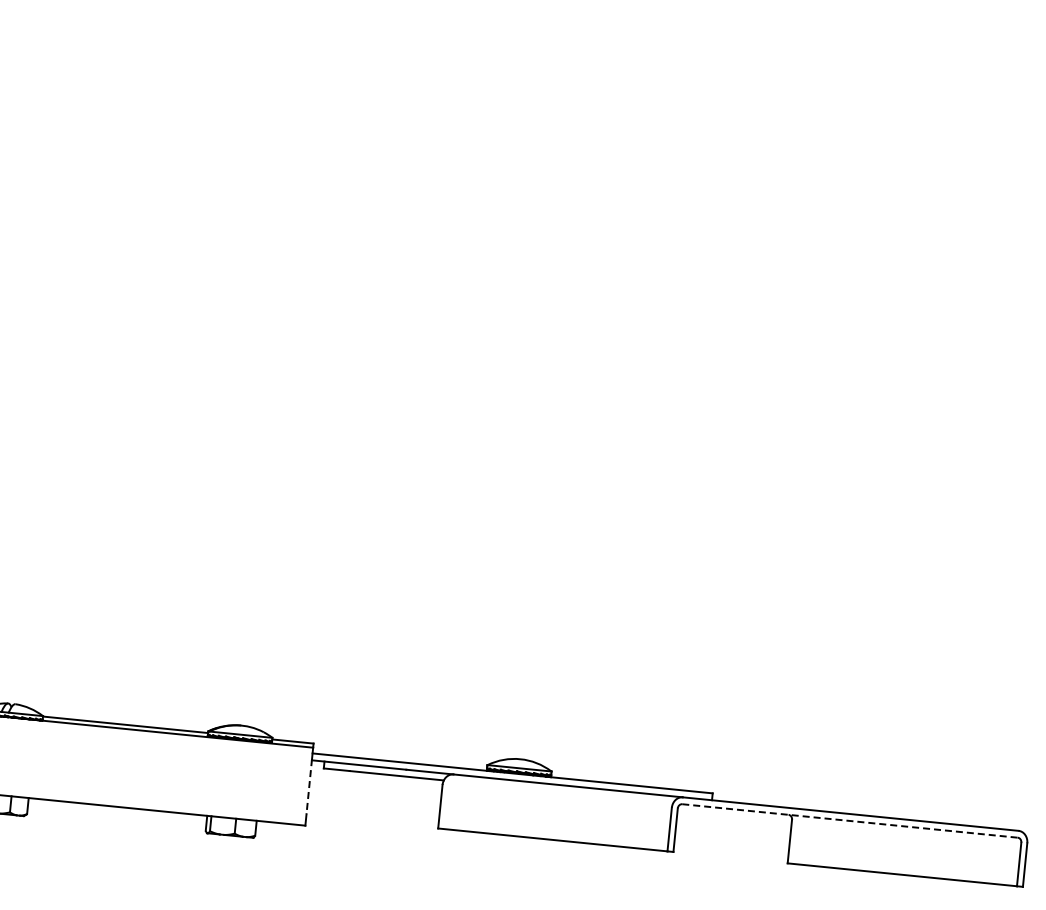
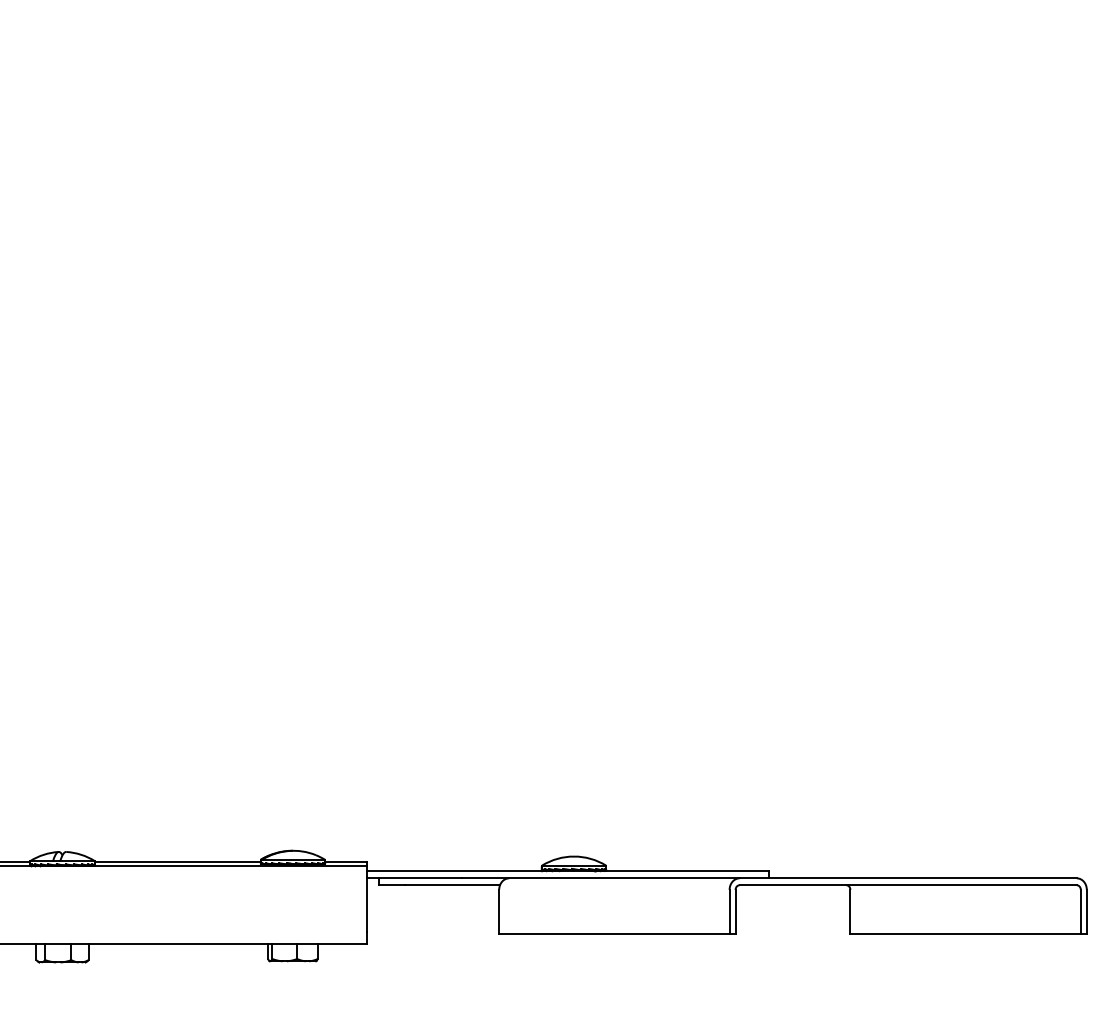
line: (309, 786) -> (366, 904), dashed -> solid
line: (850, 821) -> (908, 885), dashed -> solid

